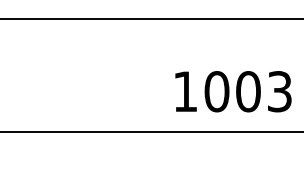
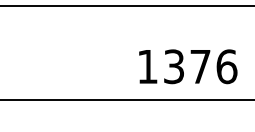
text: (248, 91) -> (200, 66), 1003 -> 1376

